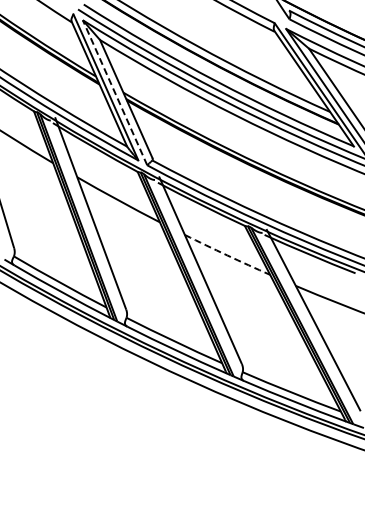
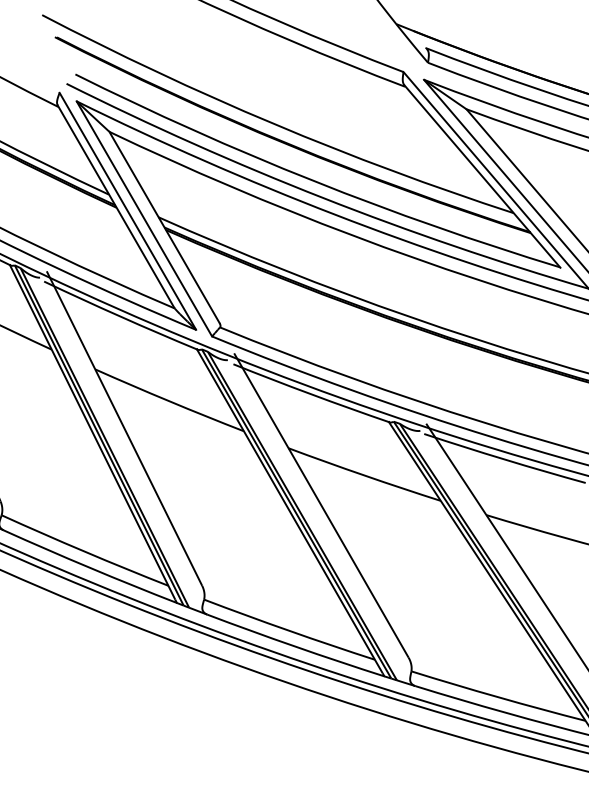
line: (114, 92) -> (143, 218), dashed -> solid
arc: (227, 255) -> (364, 475), dashed -> solid

